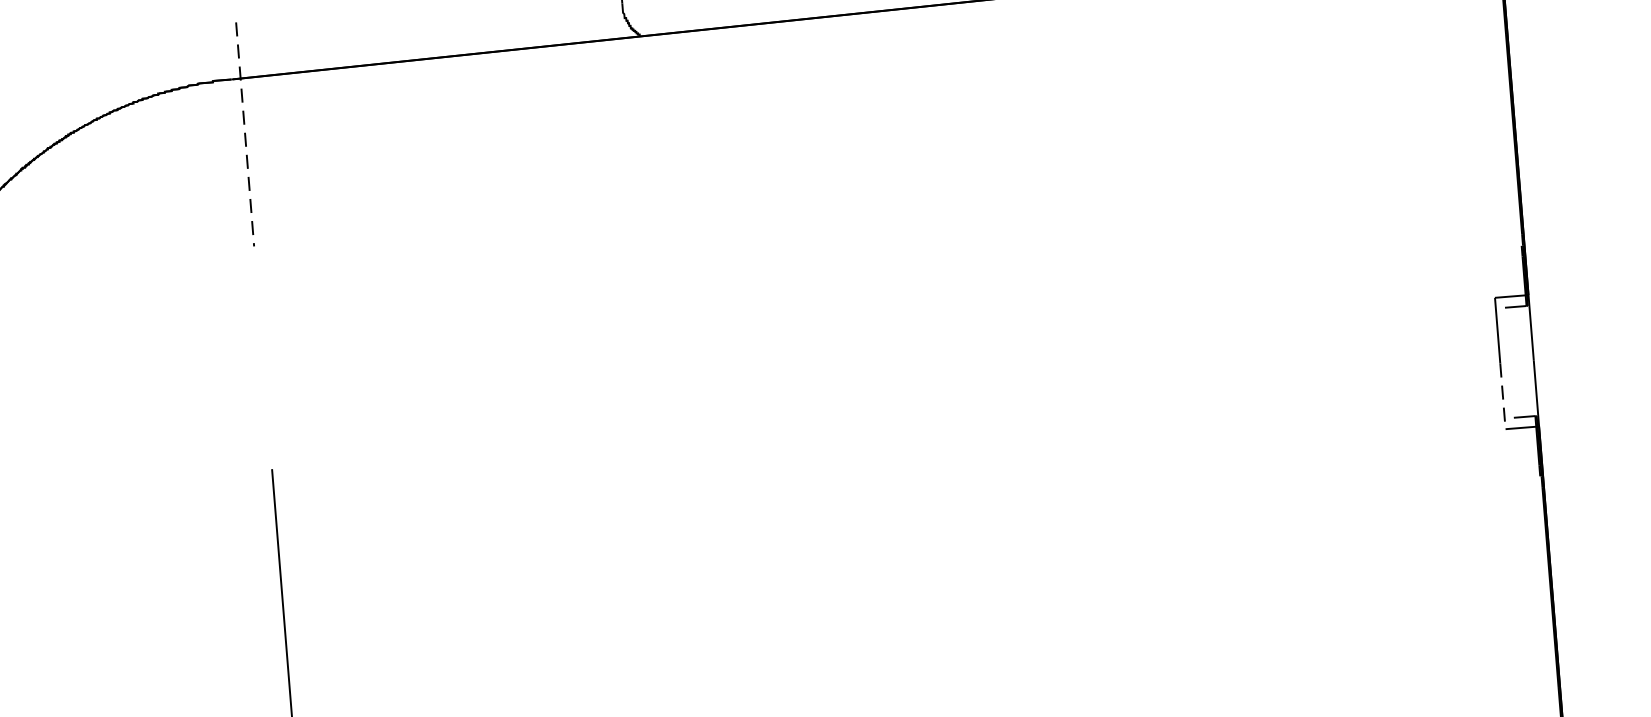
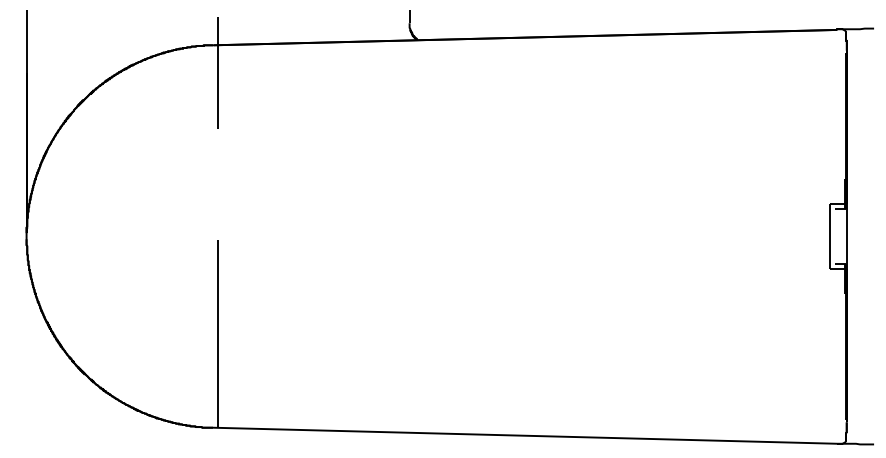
line: (244, 135) -> (217, 73), dashed -> solid
line: (1503, 397) -> (830, 253), dashed -> solid

